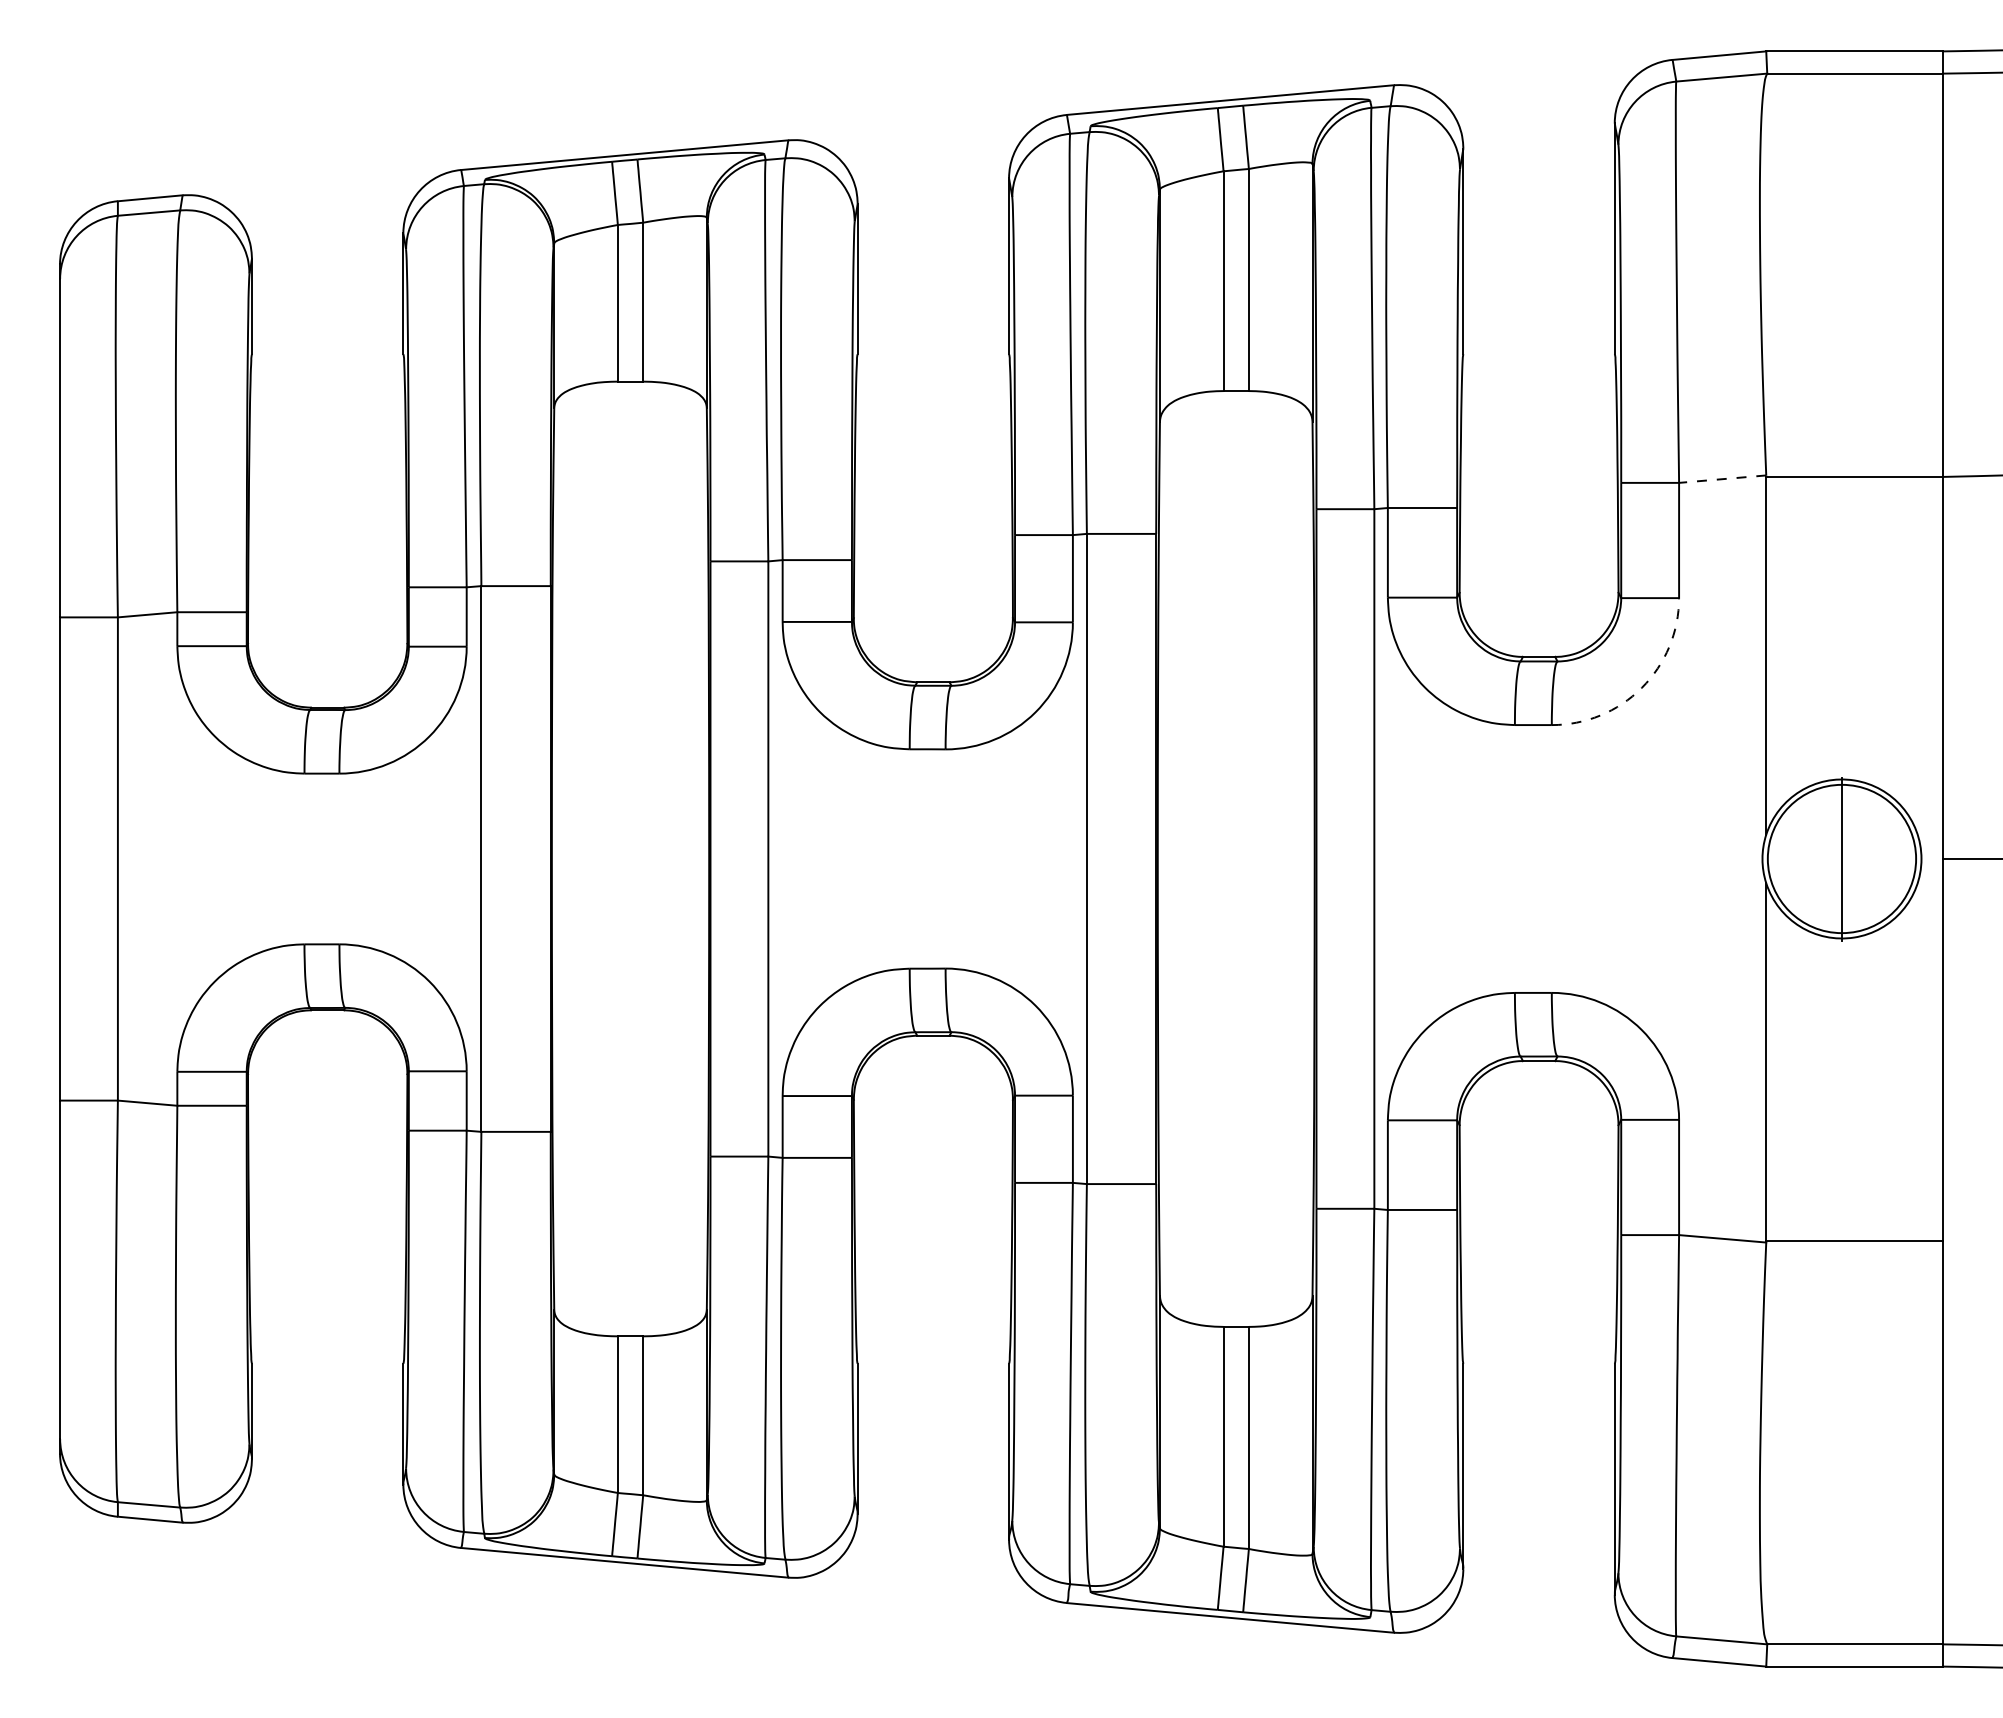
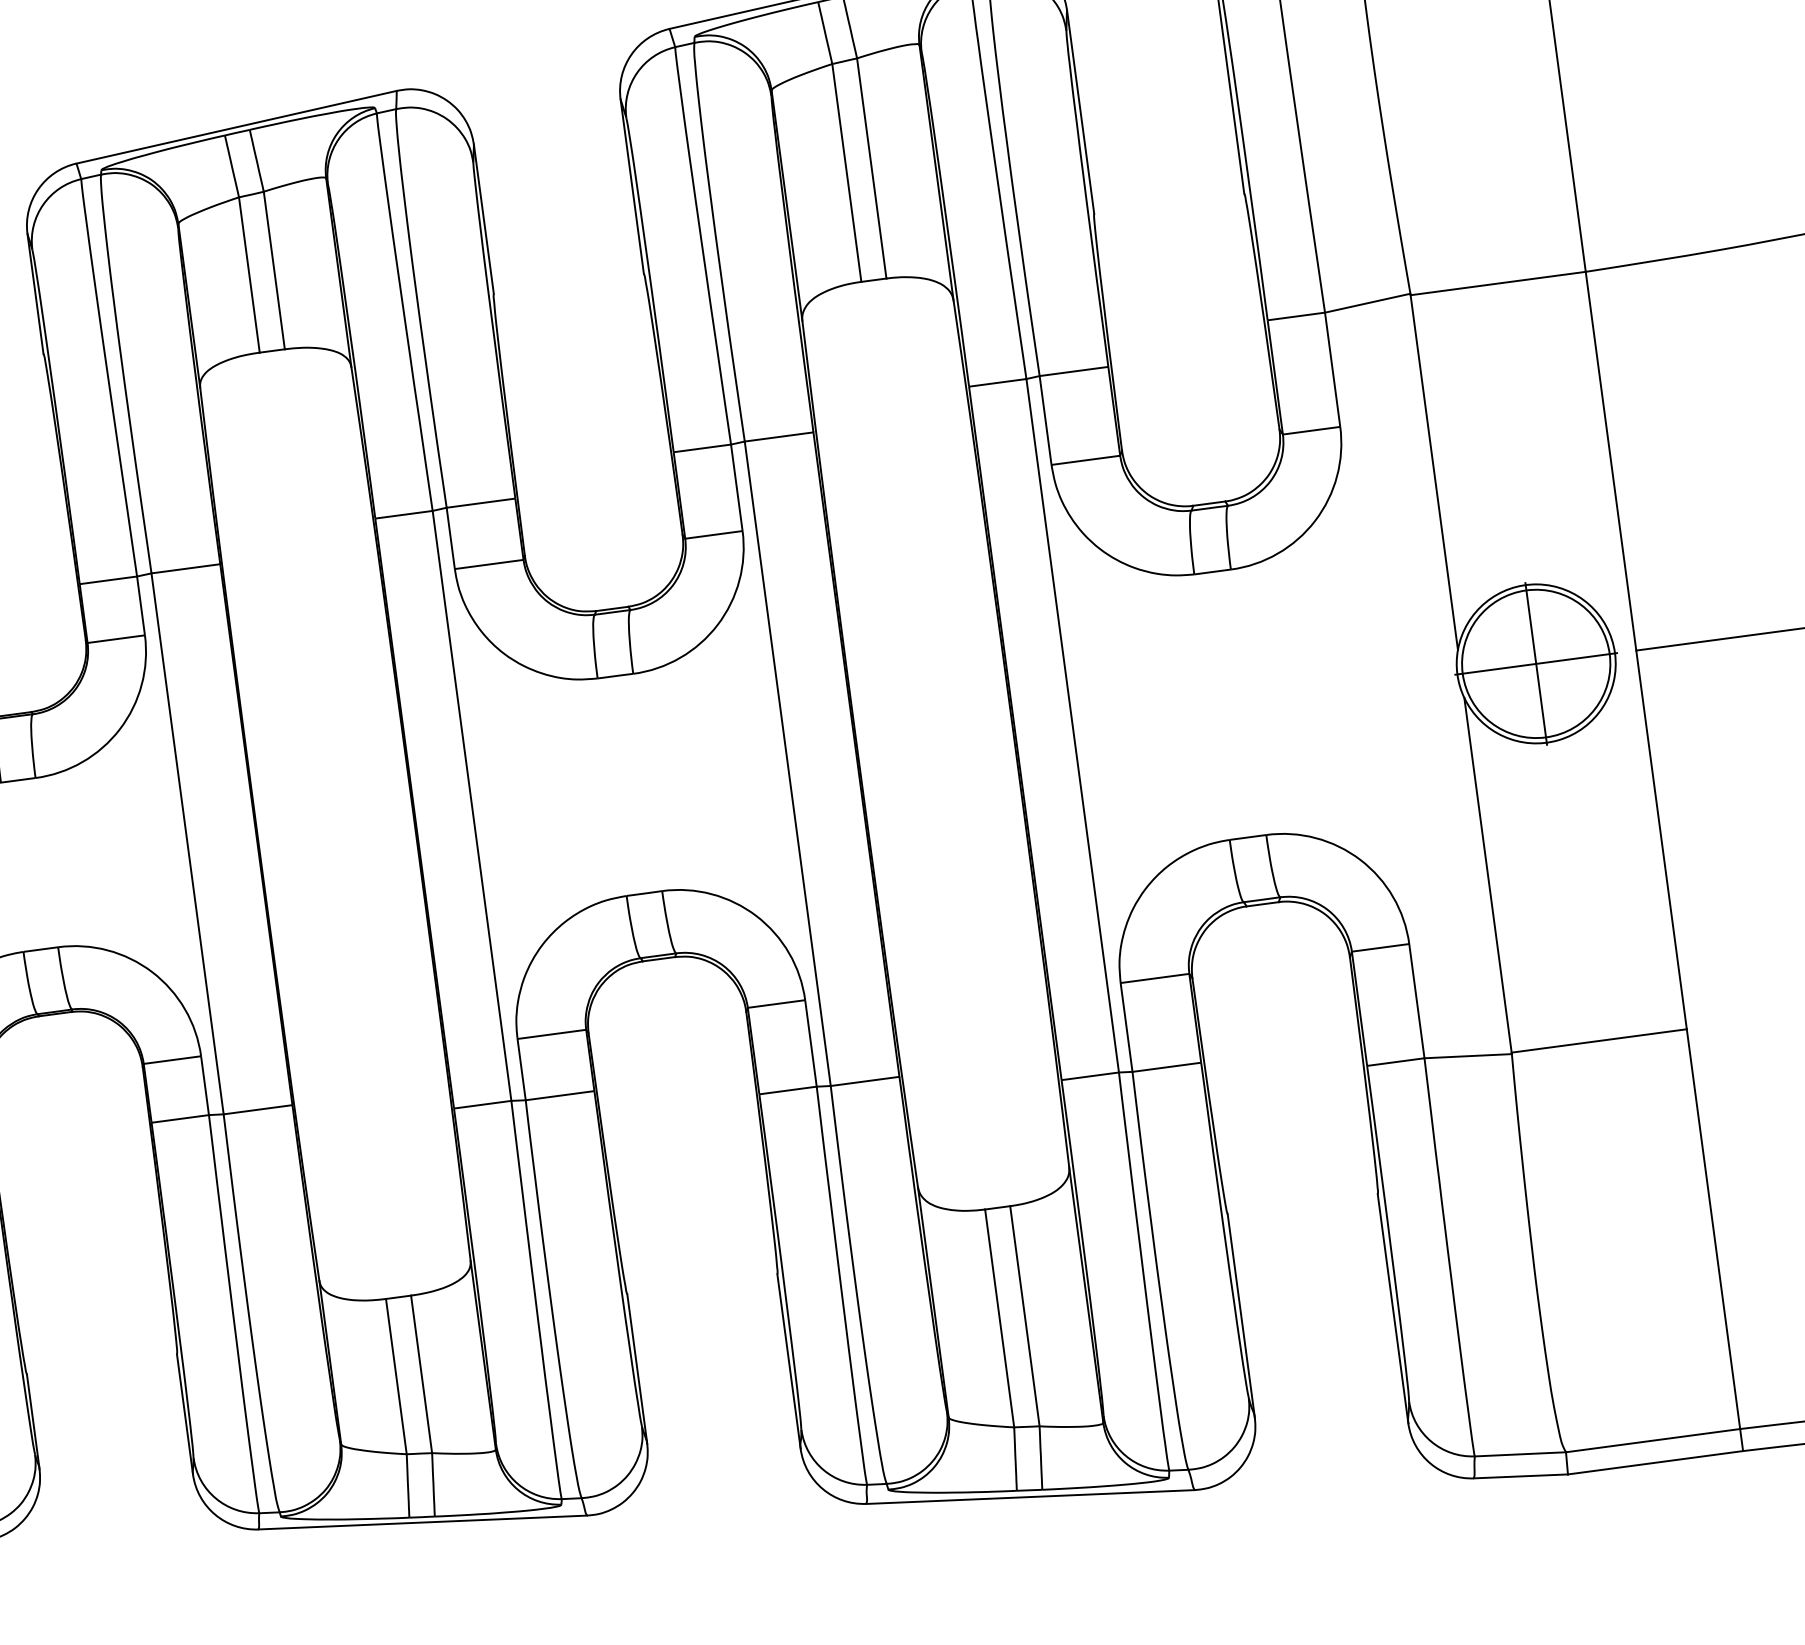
line: (1722, 479) -> (1367, 303), dashed -> solid
arc: (1641, 687) -> (1314, 520), dashed -> solid
line: (1841, 859) -> (1535, 664), added

